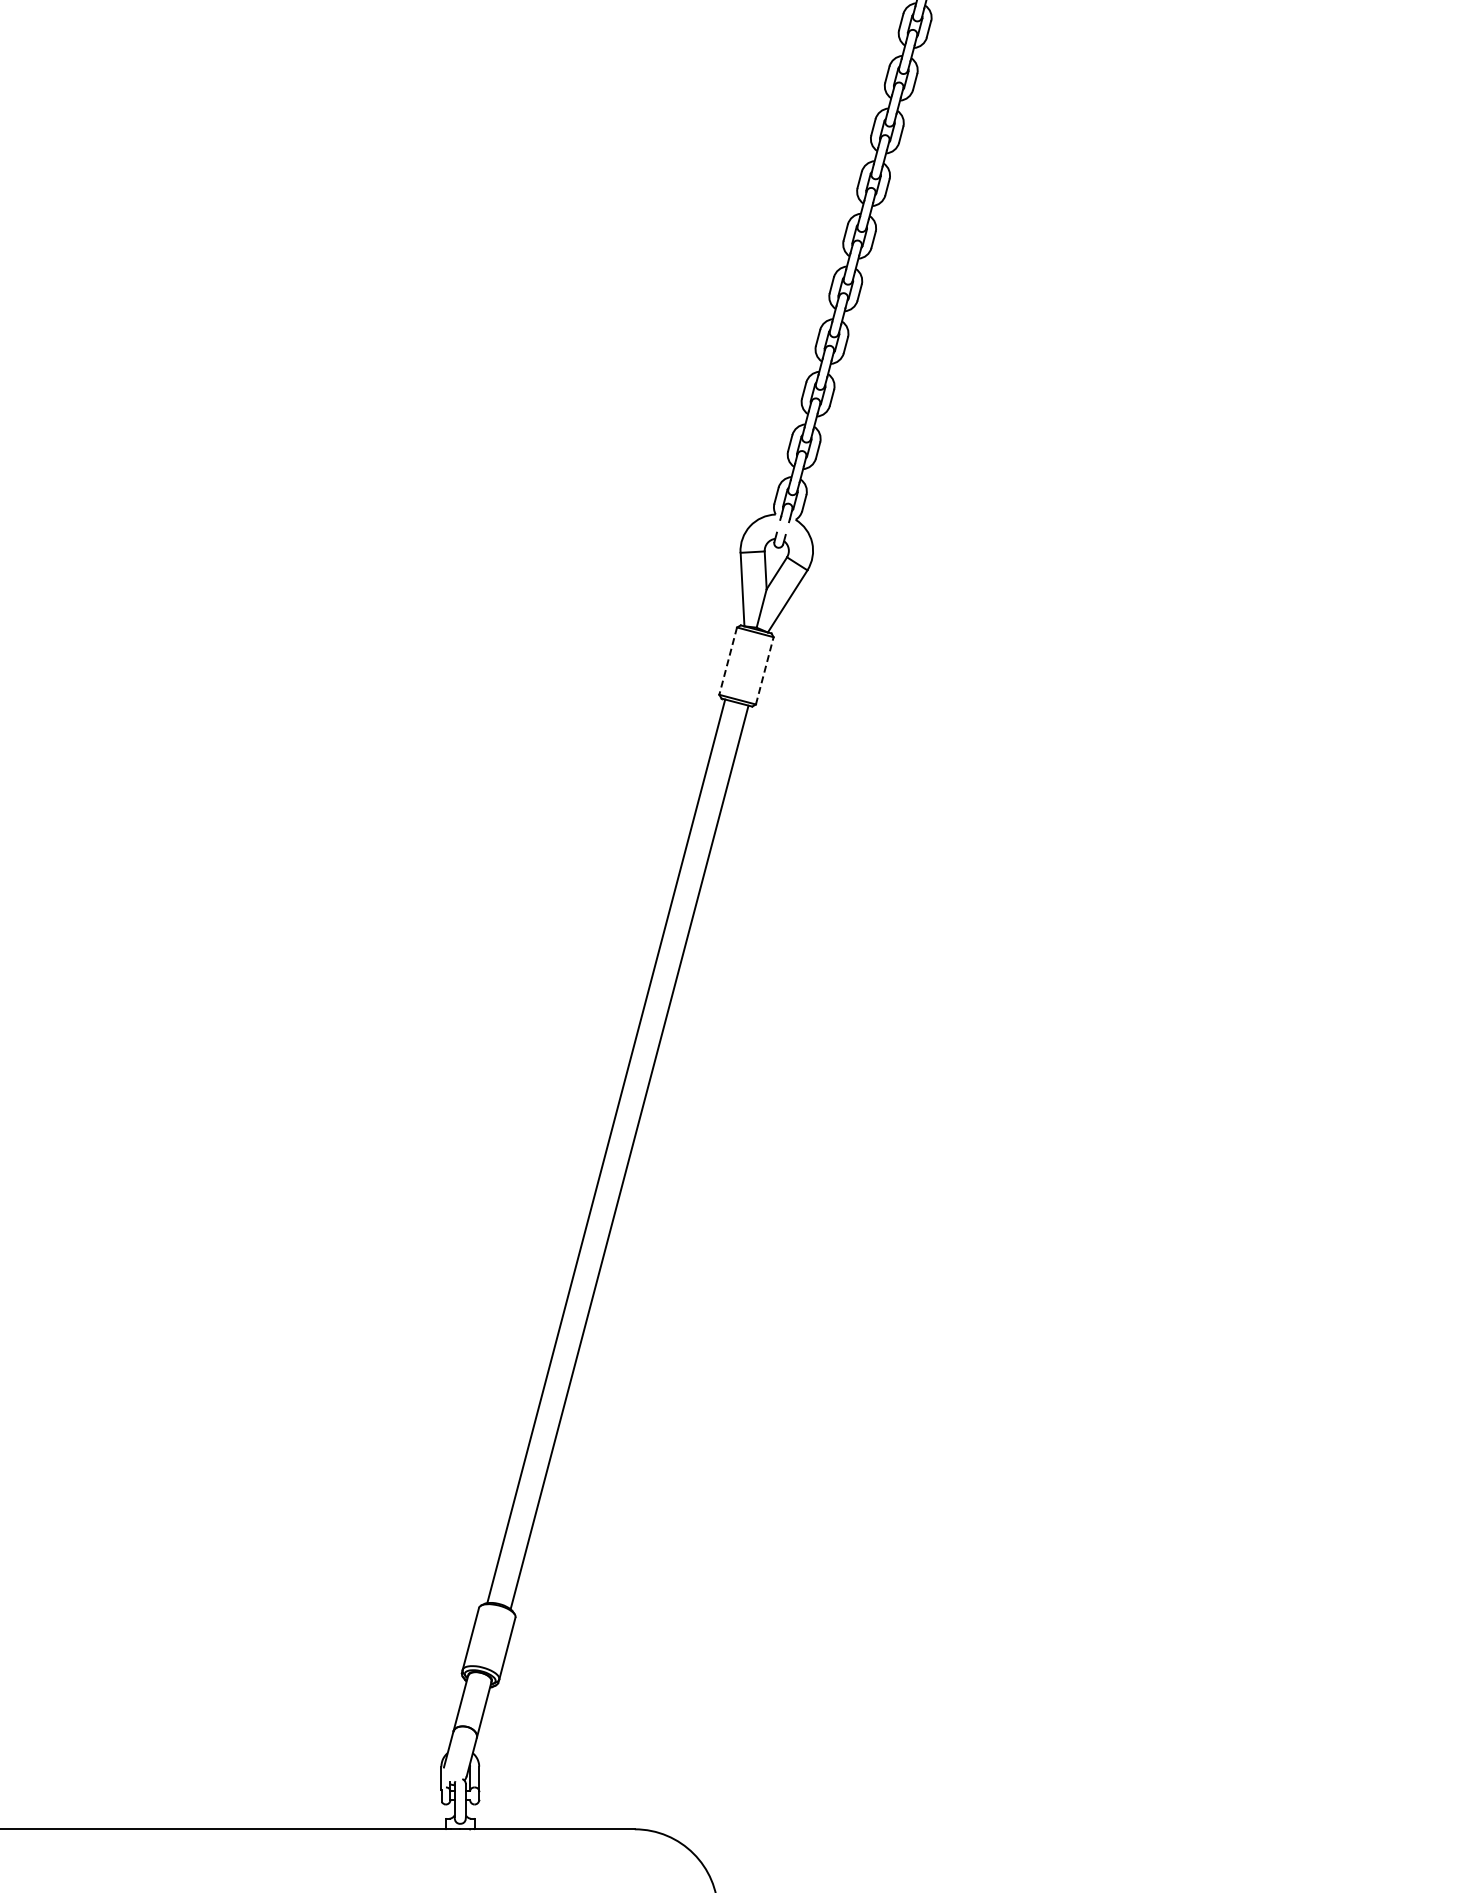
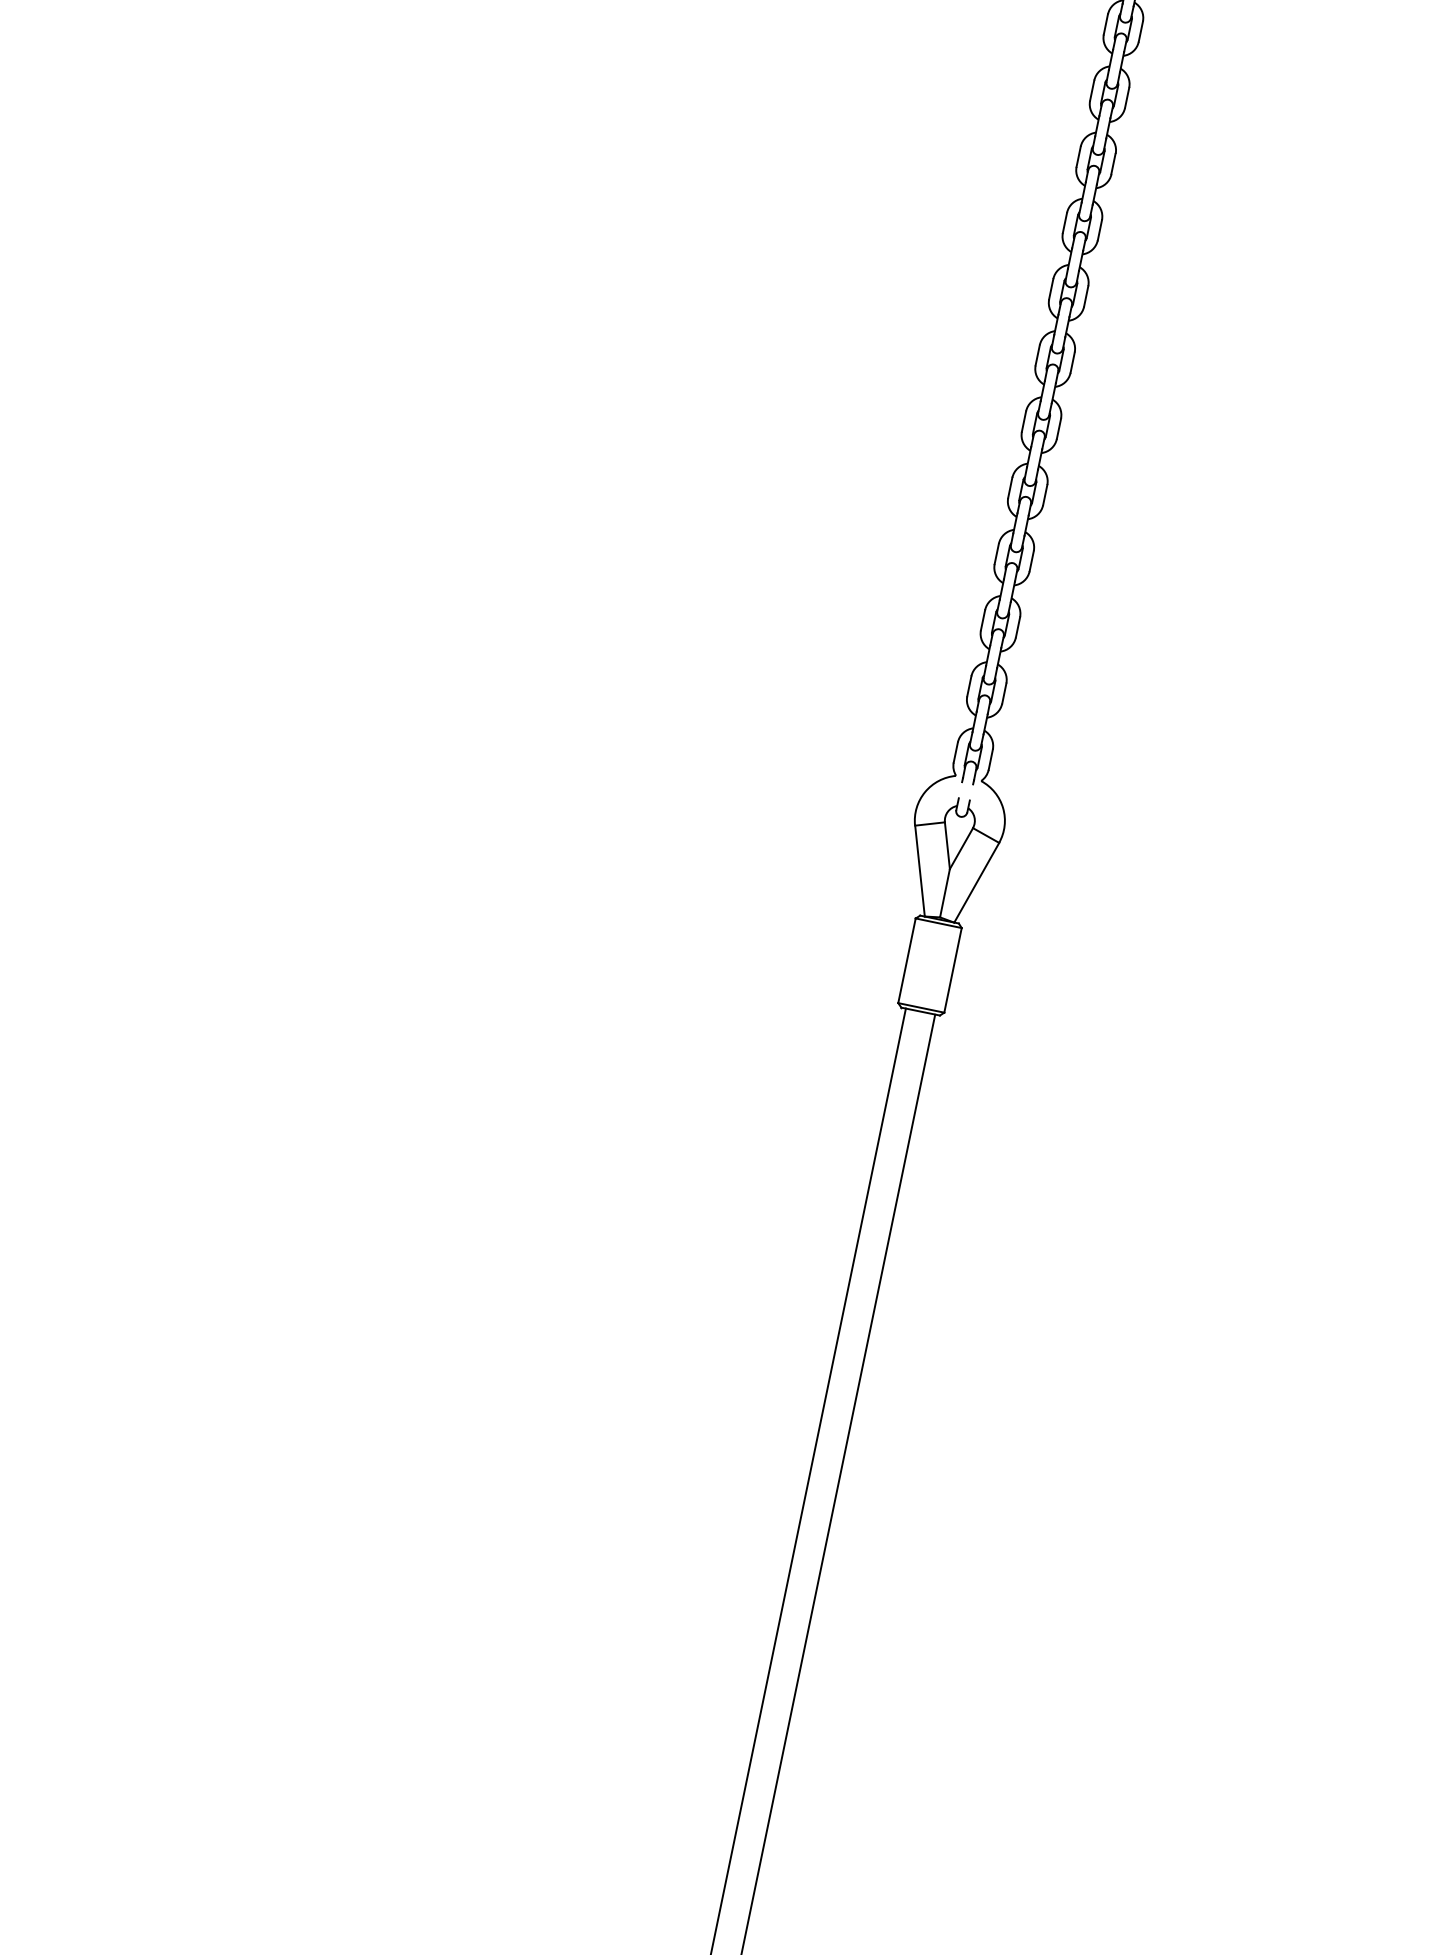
line: (728, 661) -> (907, 961), dashed -> solid
line: (764, 670) -> (952, 969), dashed -> solid

